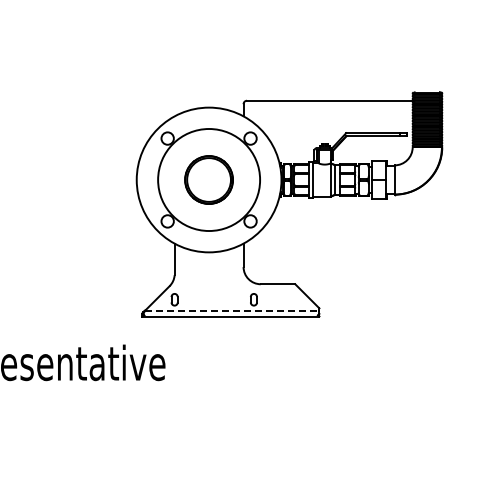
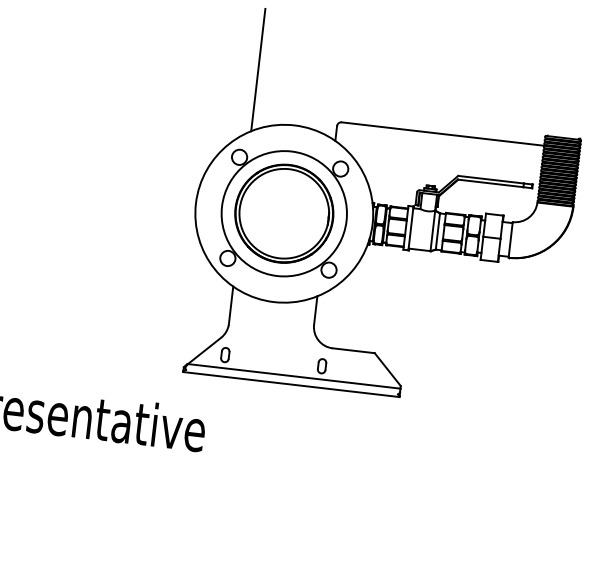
line: (174, 66) -> (258, 70), added
part: (208, 179) -> (283, 213), size x1.67
line: (232, 310) -> (294, 376), dashed -> solid

